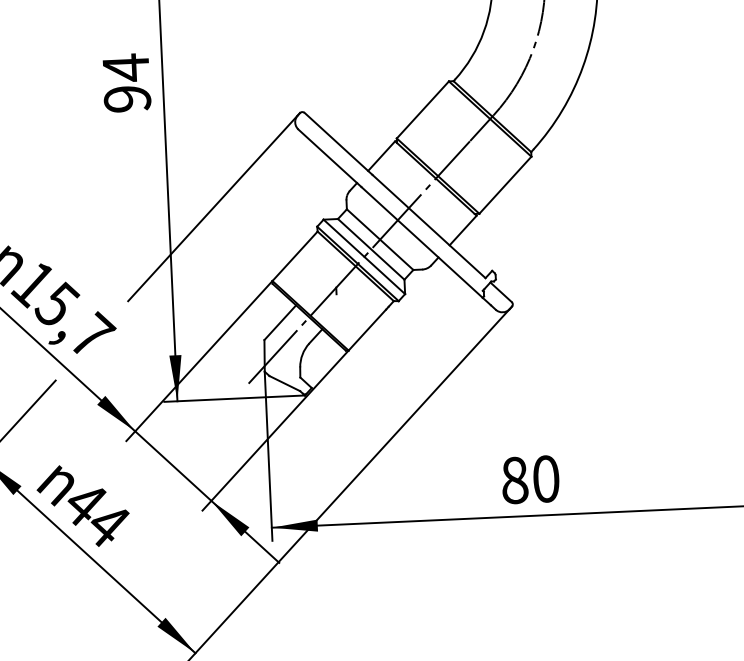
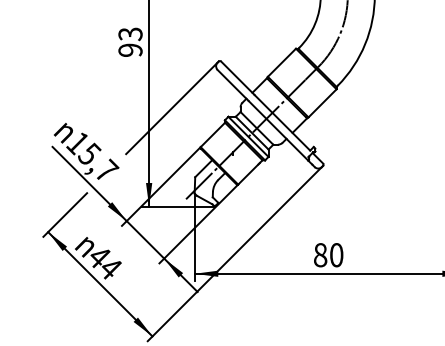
text: (126, 68) -> (130, 34), 94 -> 93

